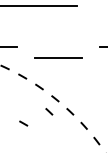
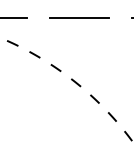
line: (58, 57) -> (80, 16), moved
line: (49, 111) -> (68, 98), removed
curve: (23, 123) -> (35, 113), removed

